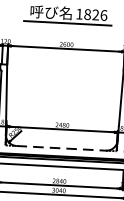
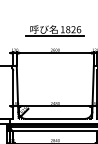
line: (61, 147) -> (55, 118), dashed -> solid

